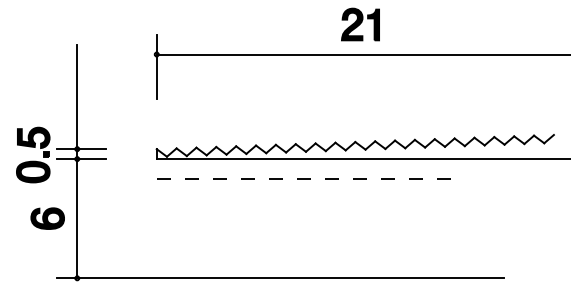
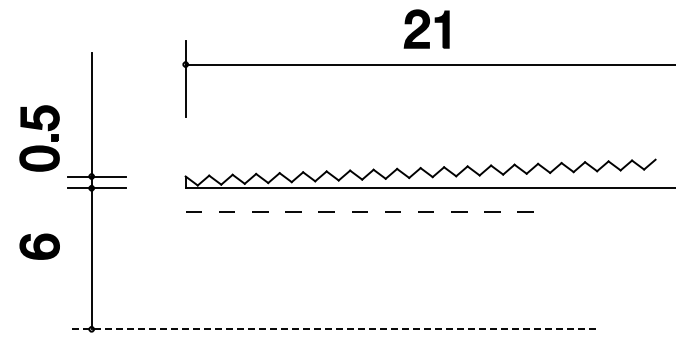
part: (33, 160) -> (39, 145), moved
part: (47, 218) -> (39, 246), moved
line: (280, 278) -> (331, 329), solid -> dashed

